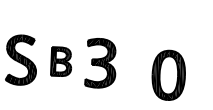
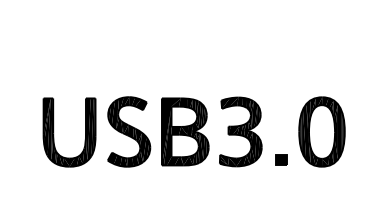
part: (61, 61) -> (185, 131), size x1.67
part: (168, 75) -> (321, 131), moved
part: (128, 84) -> (281, 159), added

